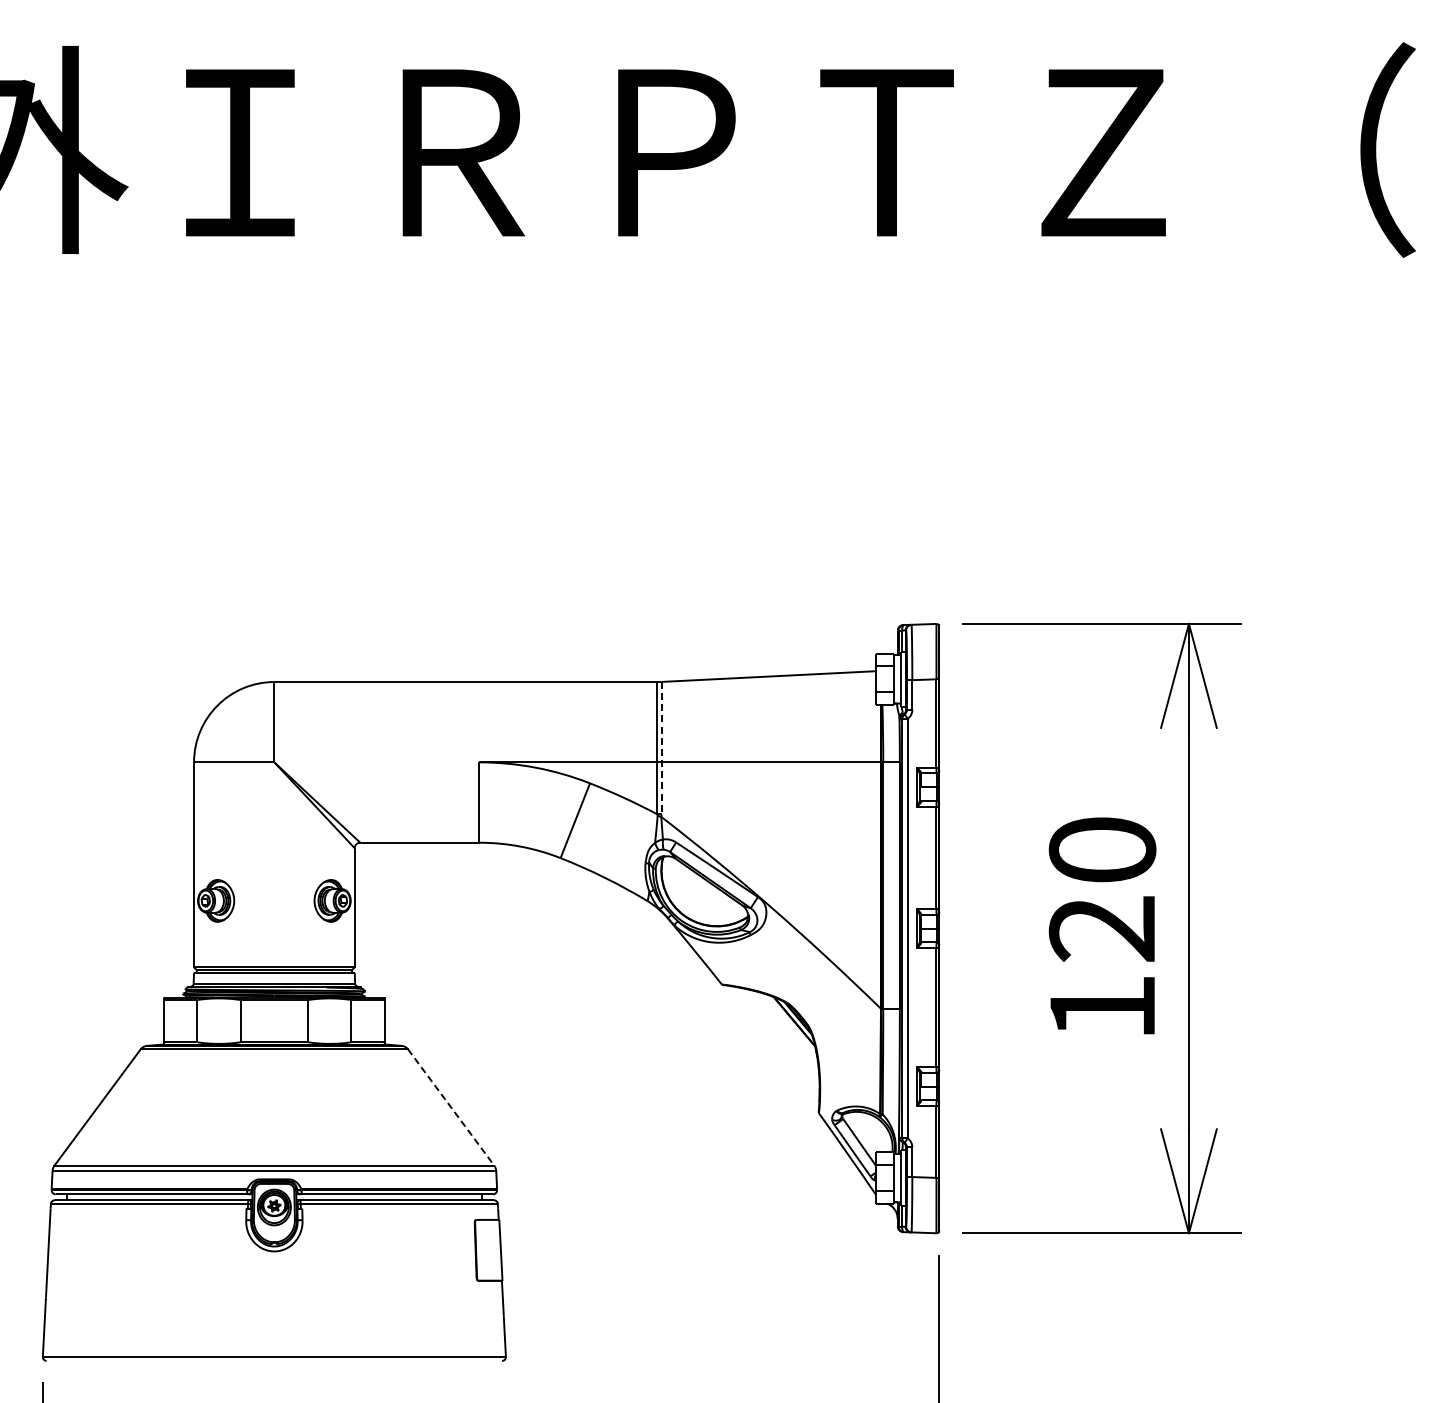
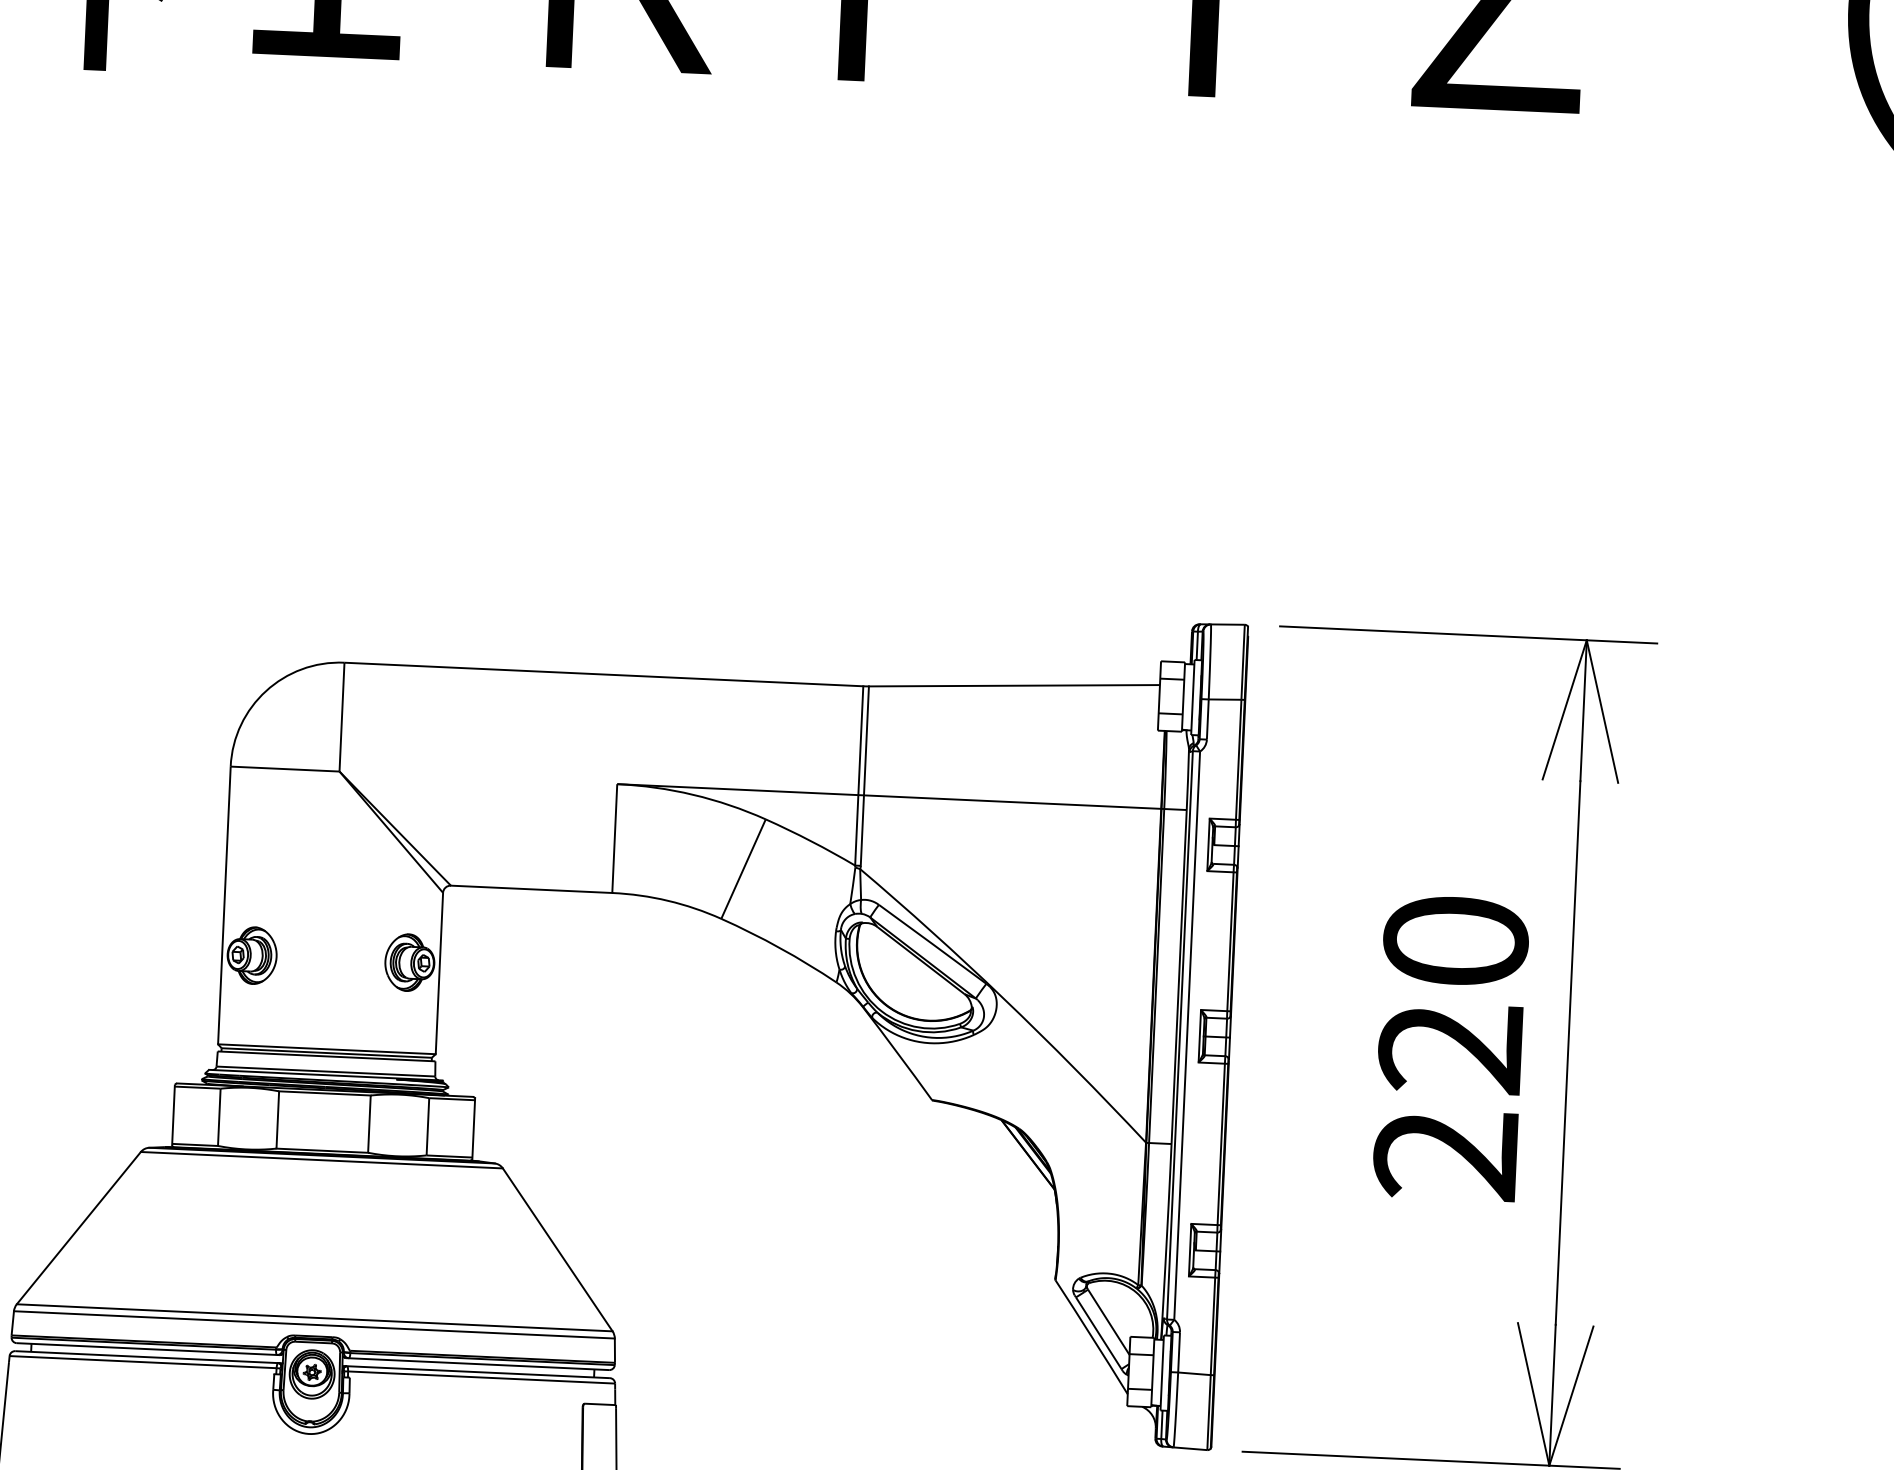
line: (661, 748) -> (864, 776), dashed -> solid
text: (1101, 1007) -> (1444, 1154), 120 -> 220
line: (451, 1107) -> (558, 1249), dashed -> solid

